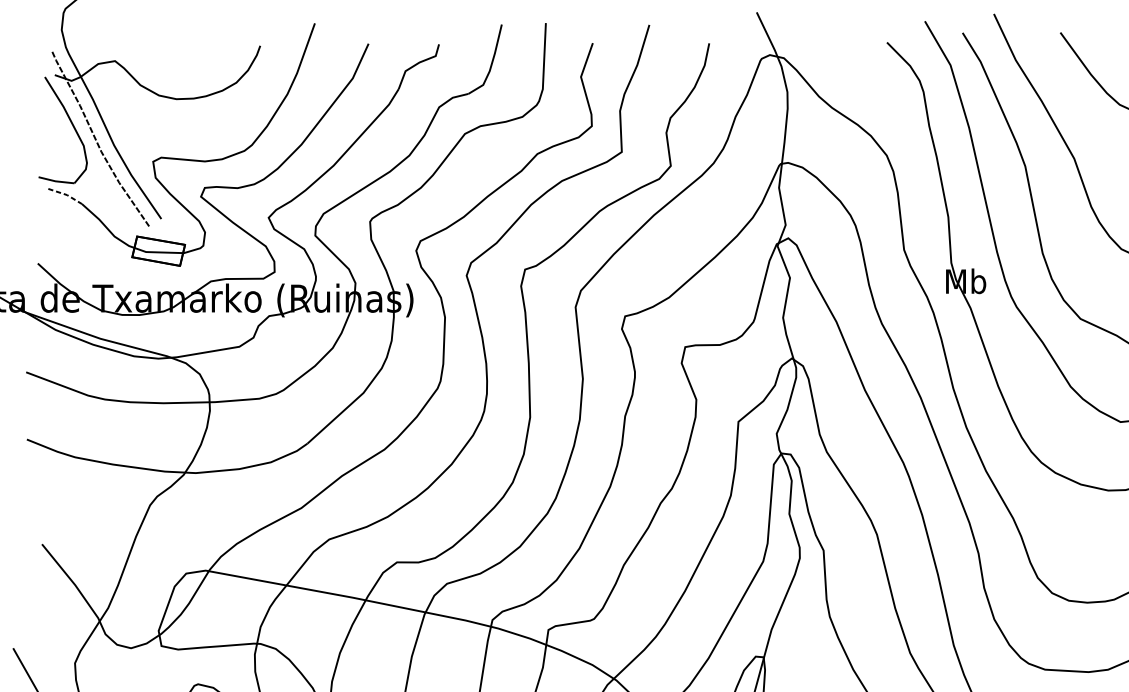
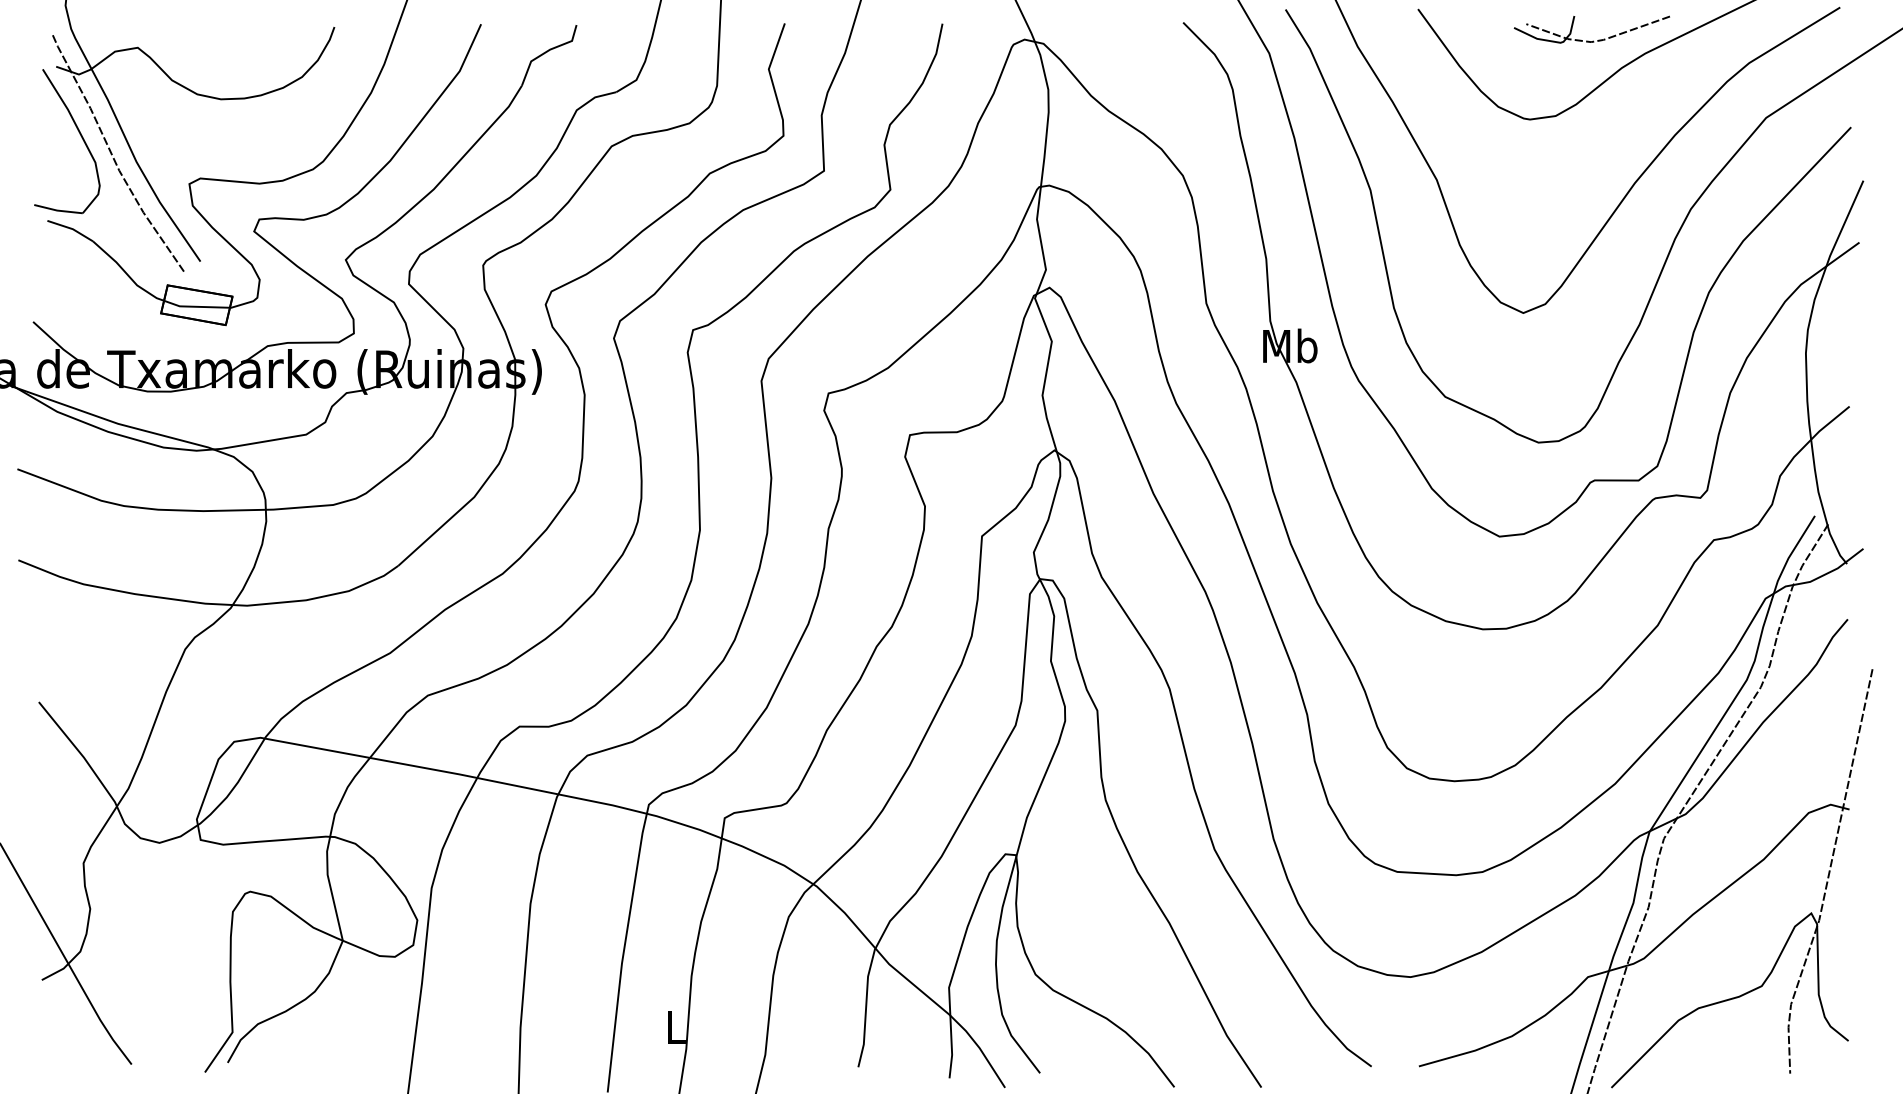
line: (66, 194) -> (72, 228), dashed -> solid

